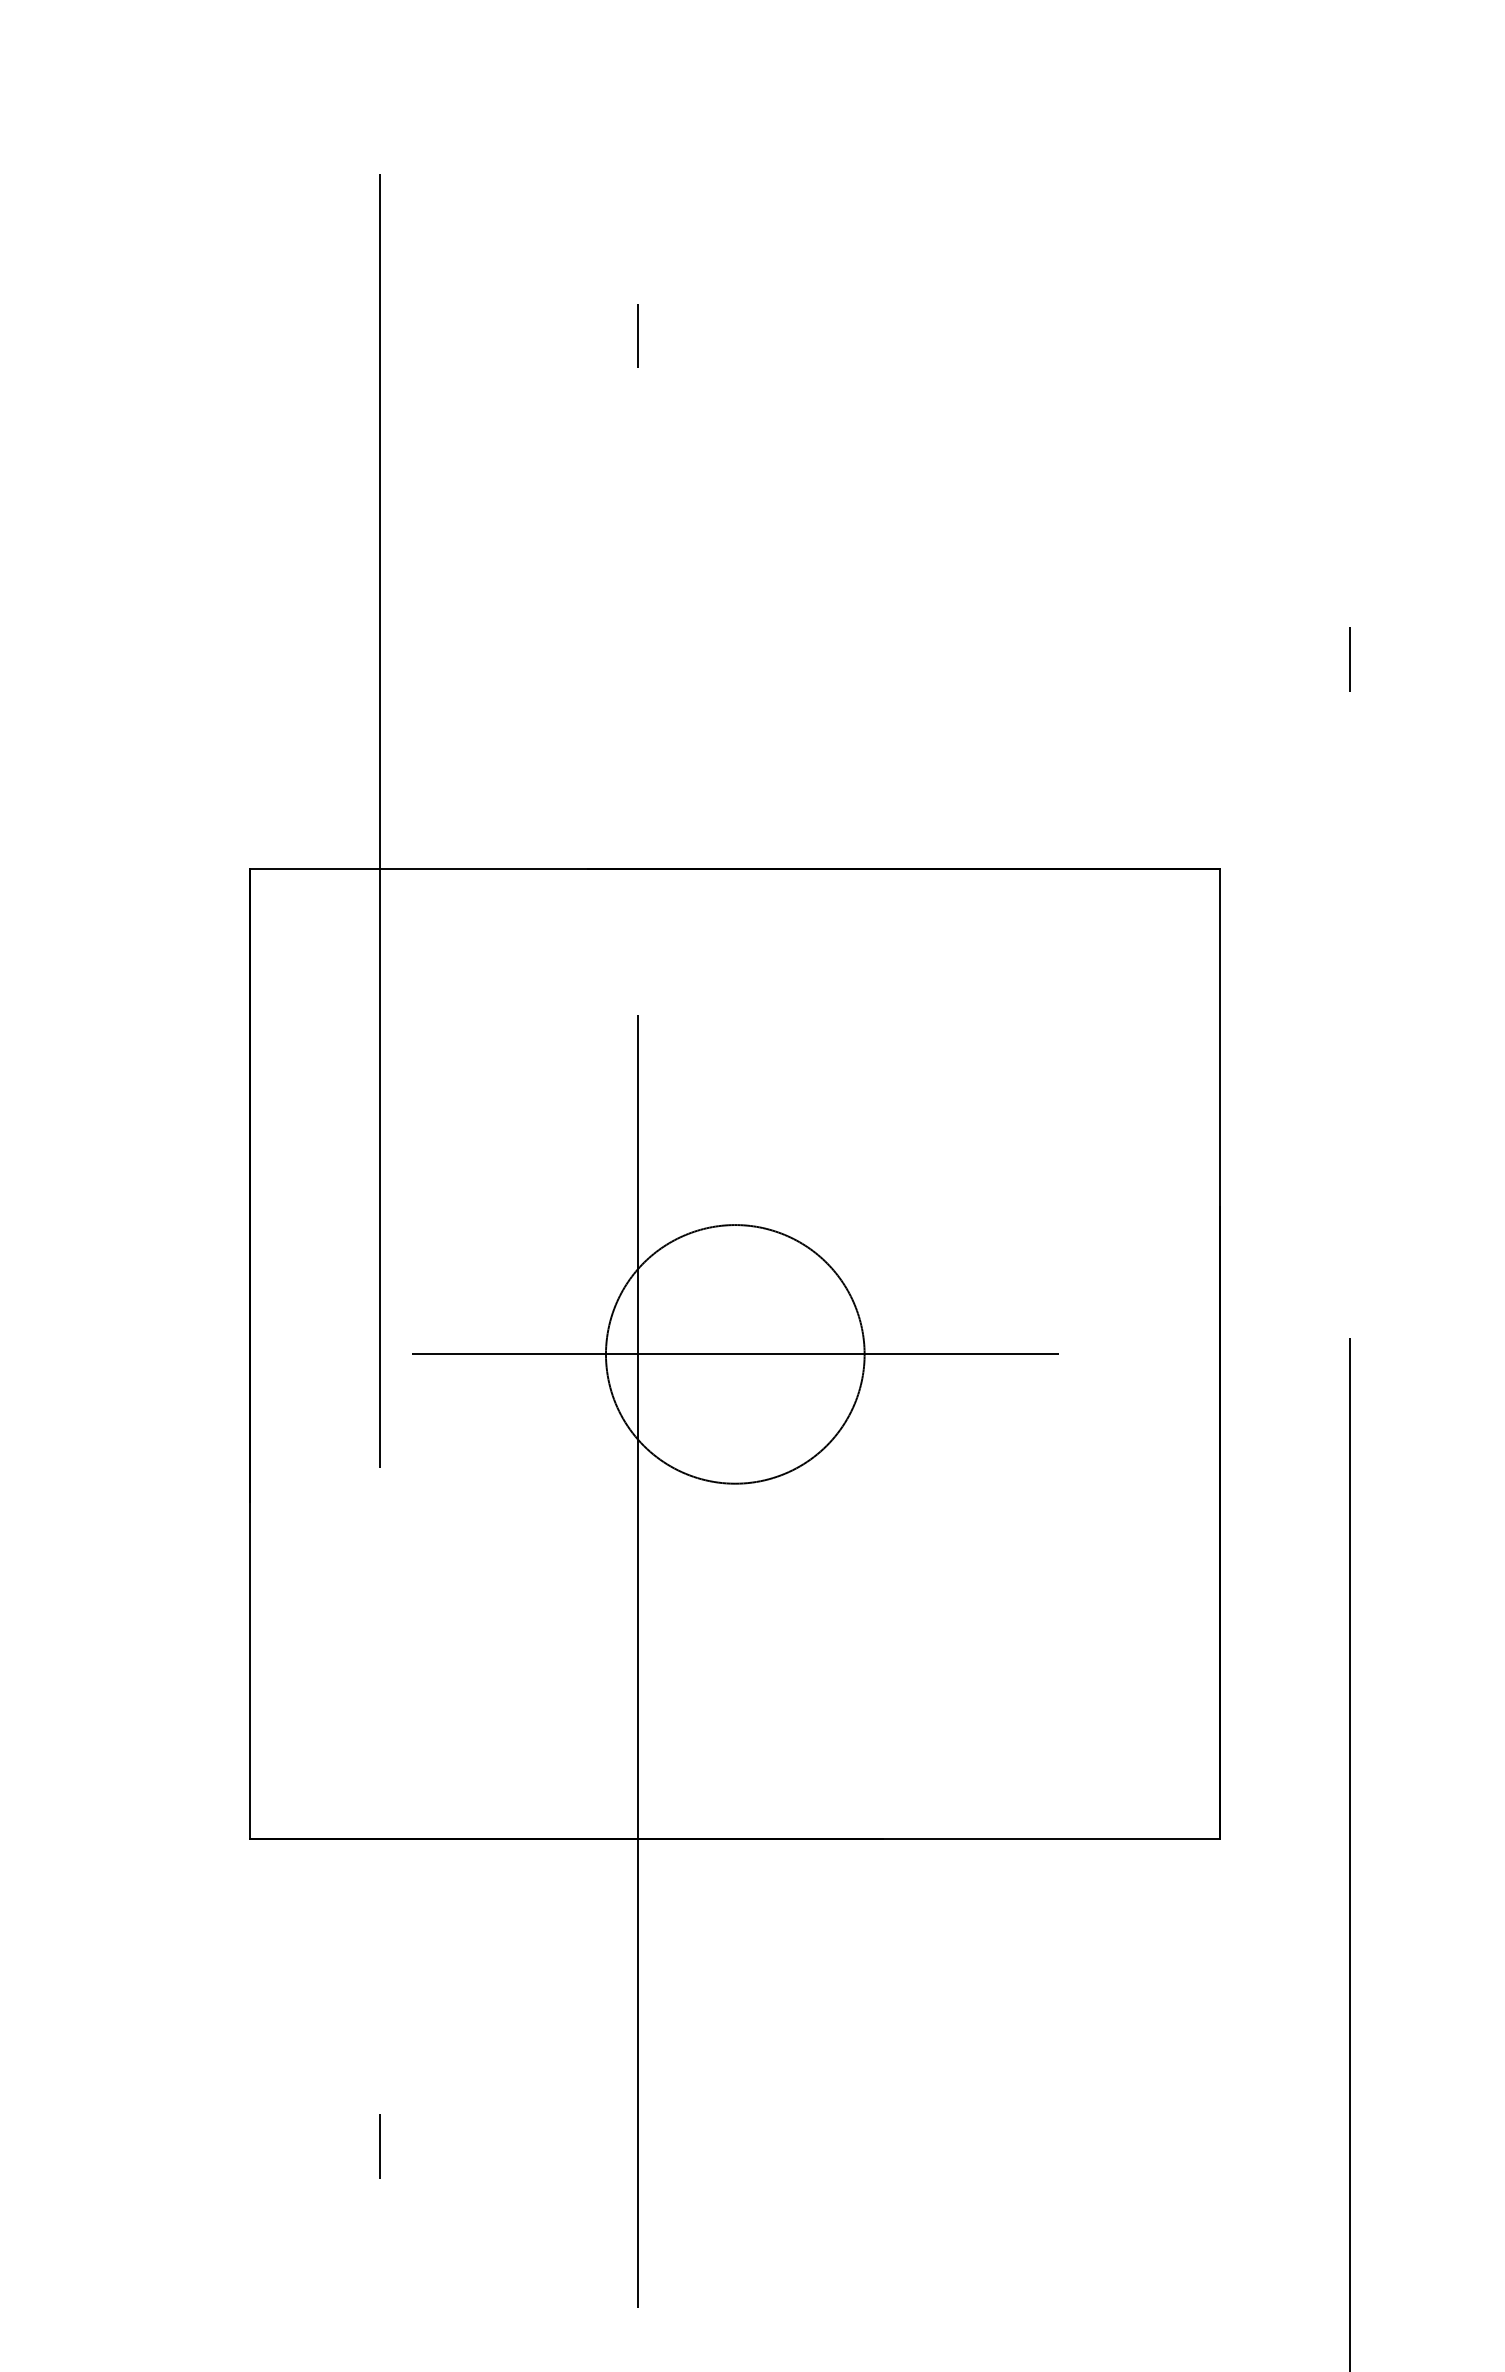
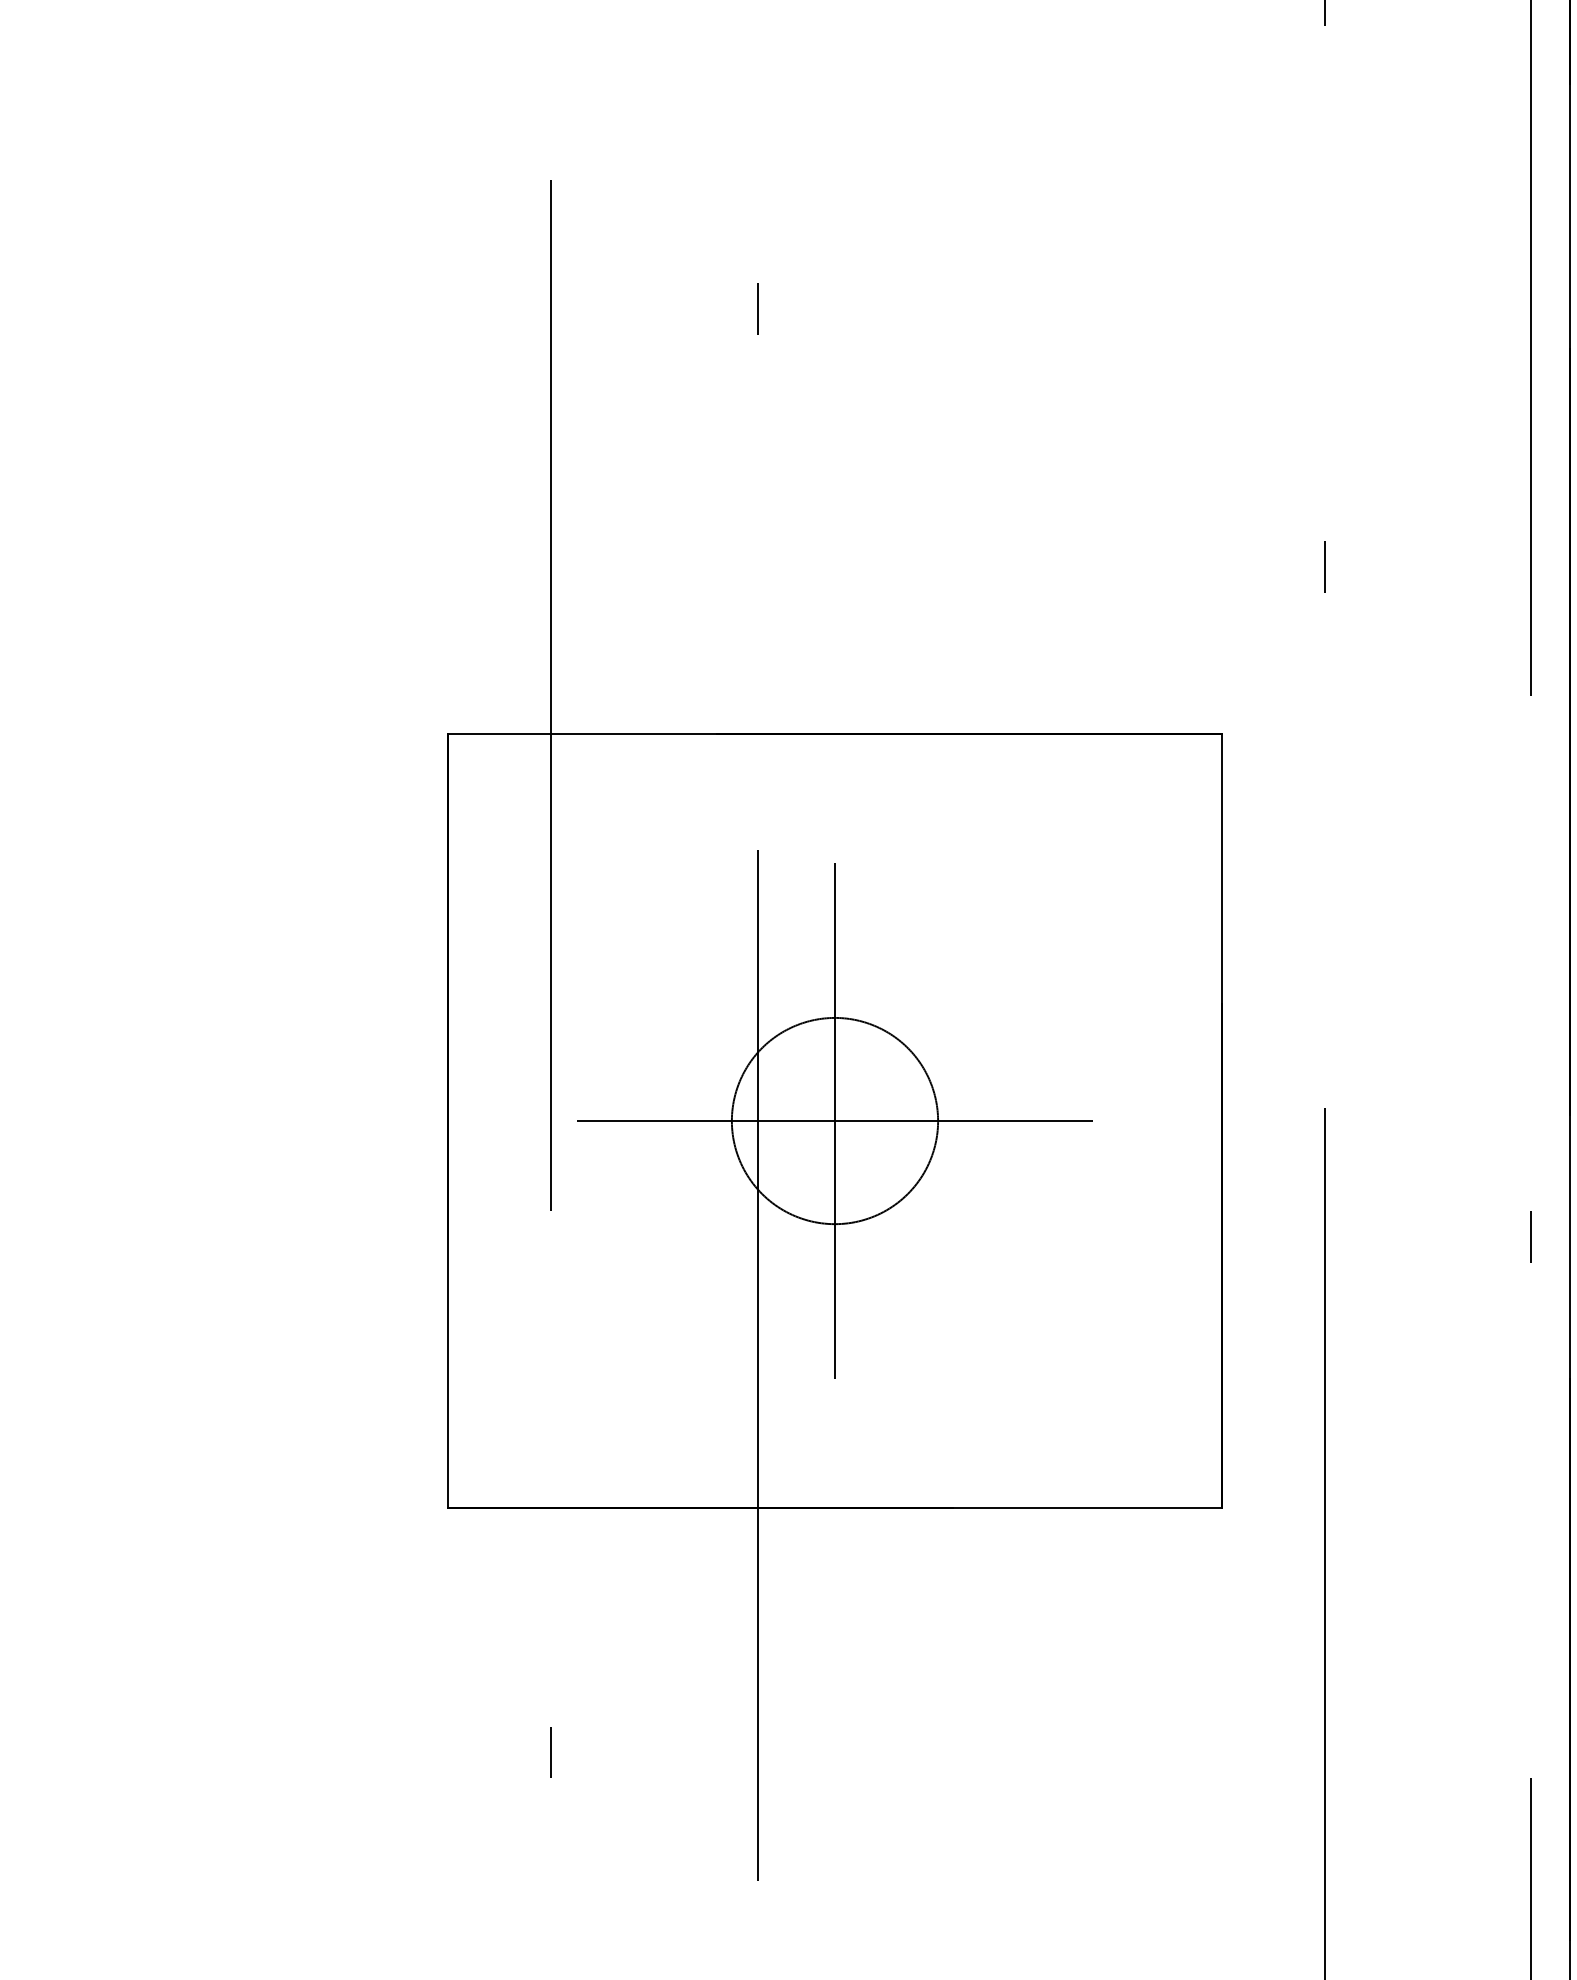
line: (734, 1353) -> (834, 1120), added

